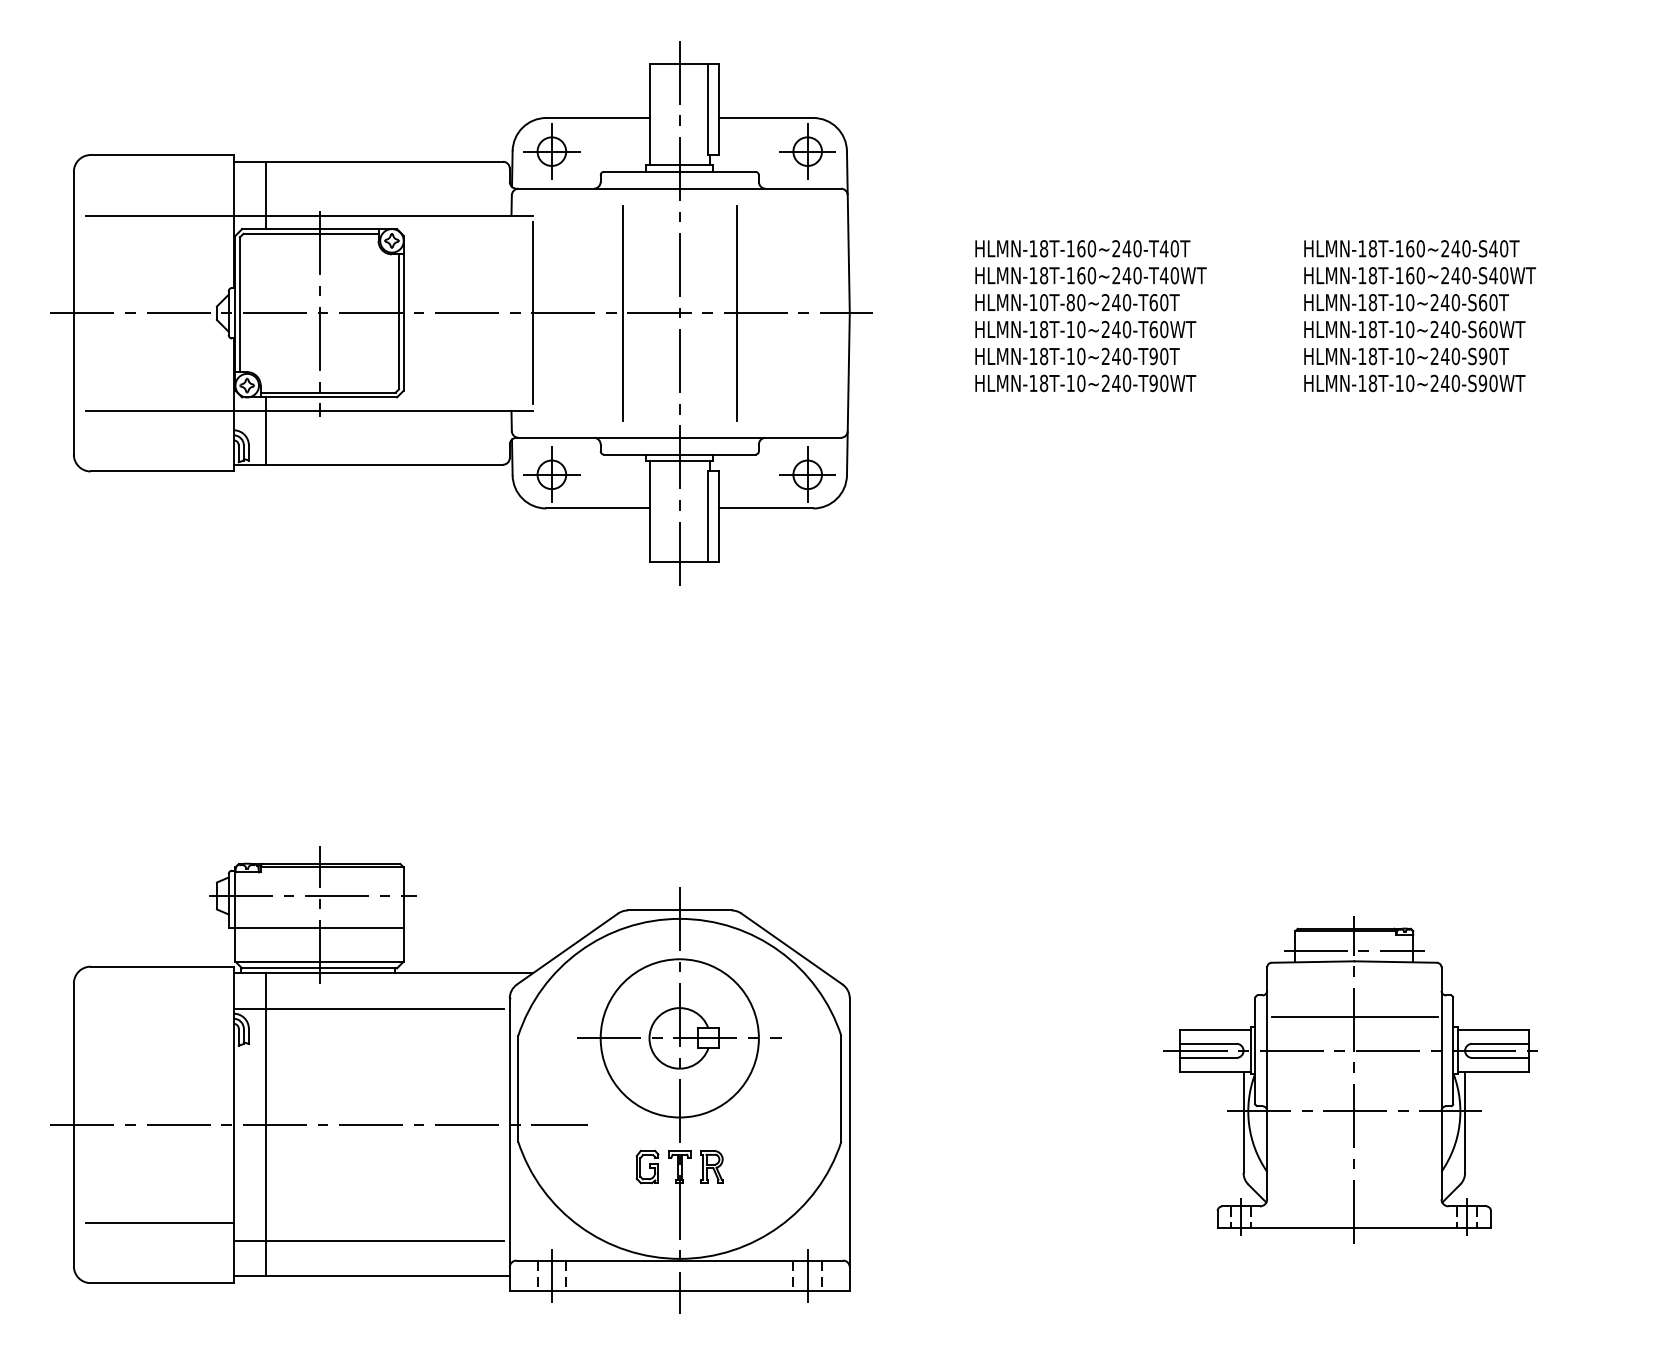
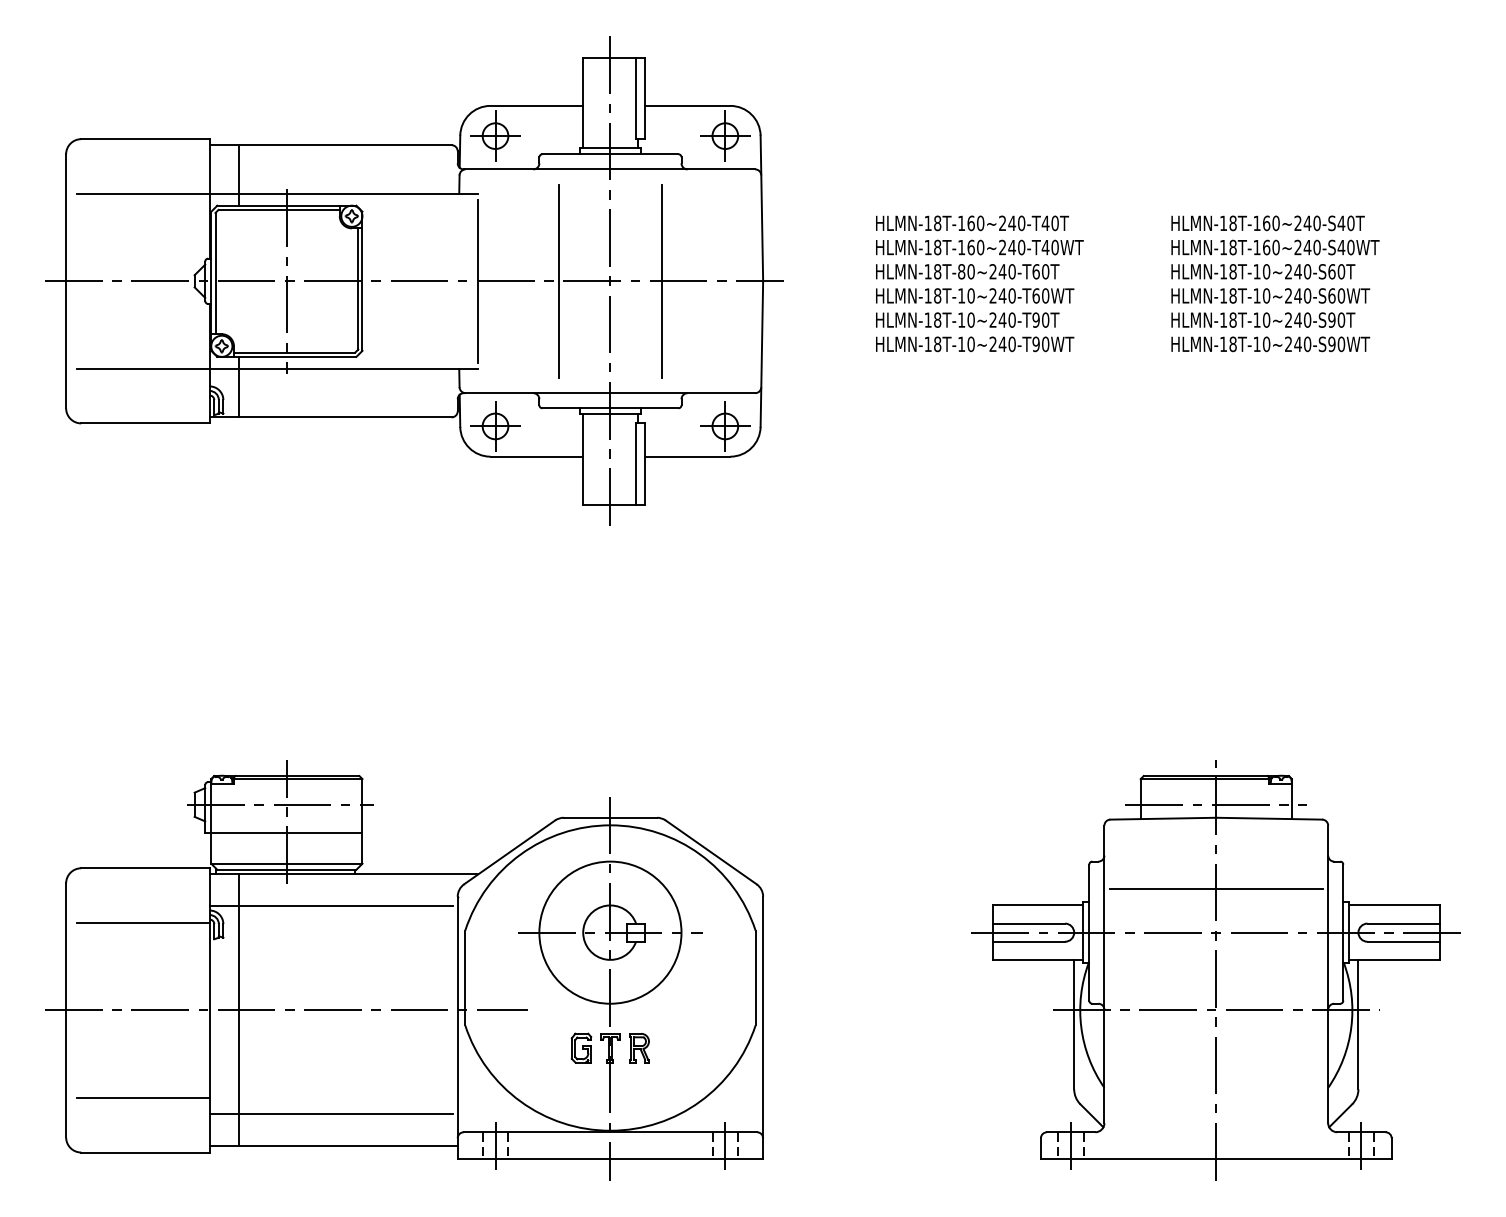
text: (1044, 302) -> (938, 271), HLMN-10T-80~240-T60T -> HLMN-18T-80~240-T60T
line: (159, 1027) -> (143, 922), added
part: (1354, 1079) -> (1216, 969), size x1.43

